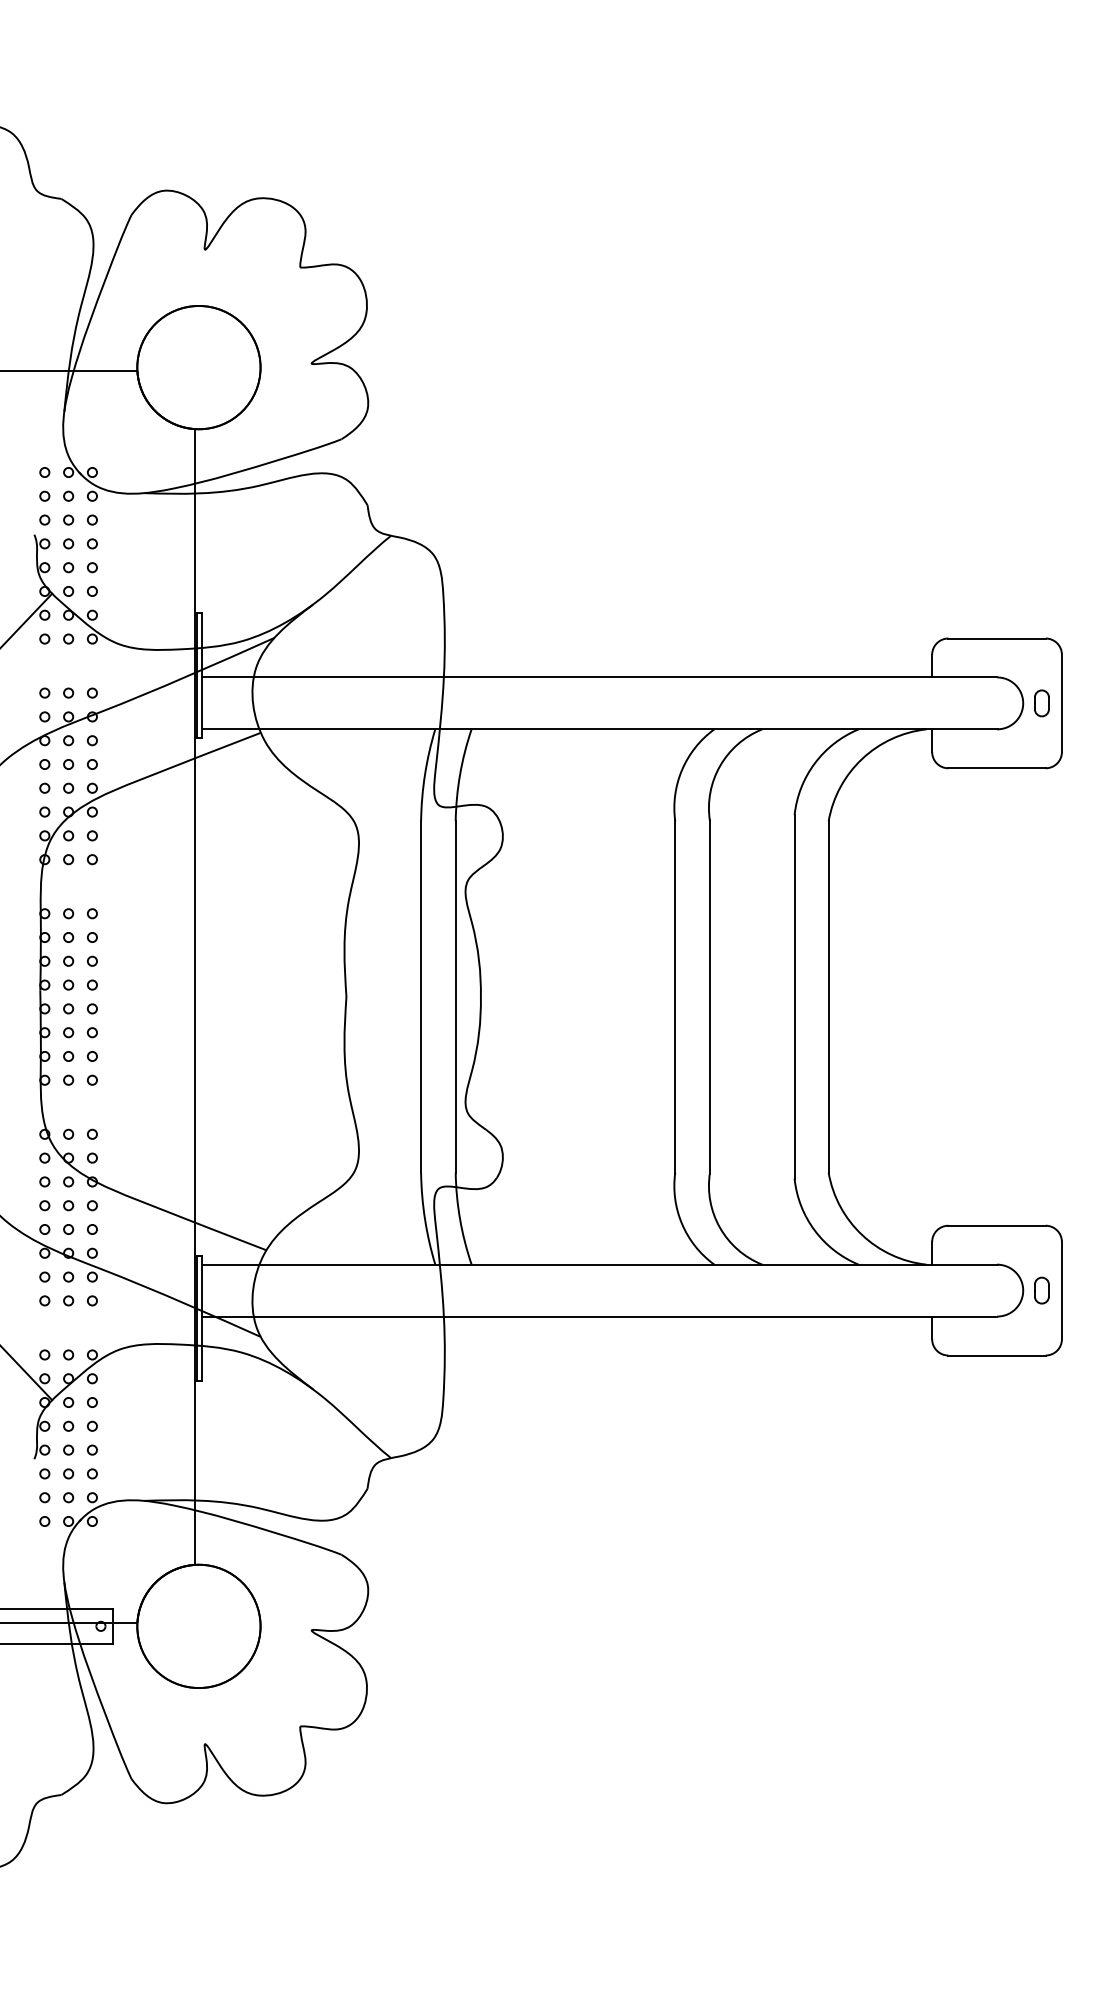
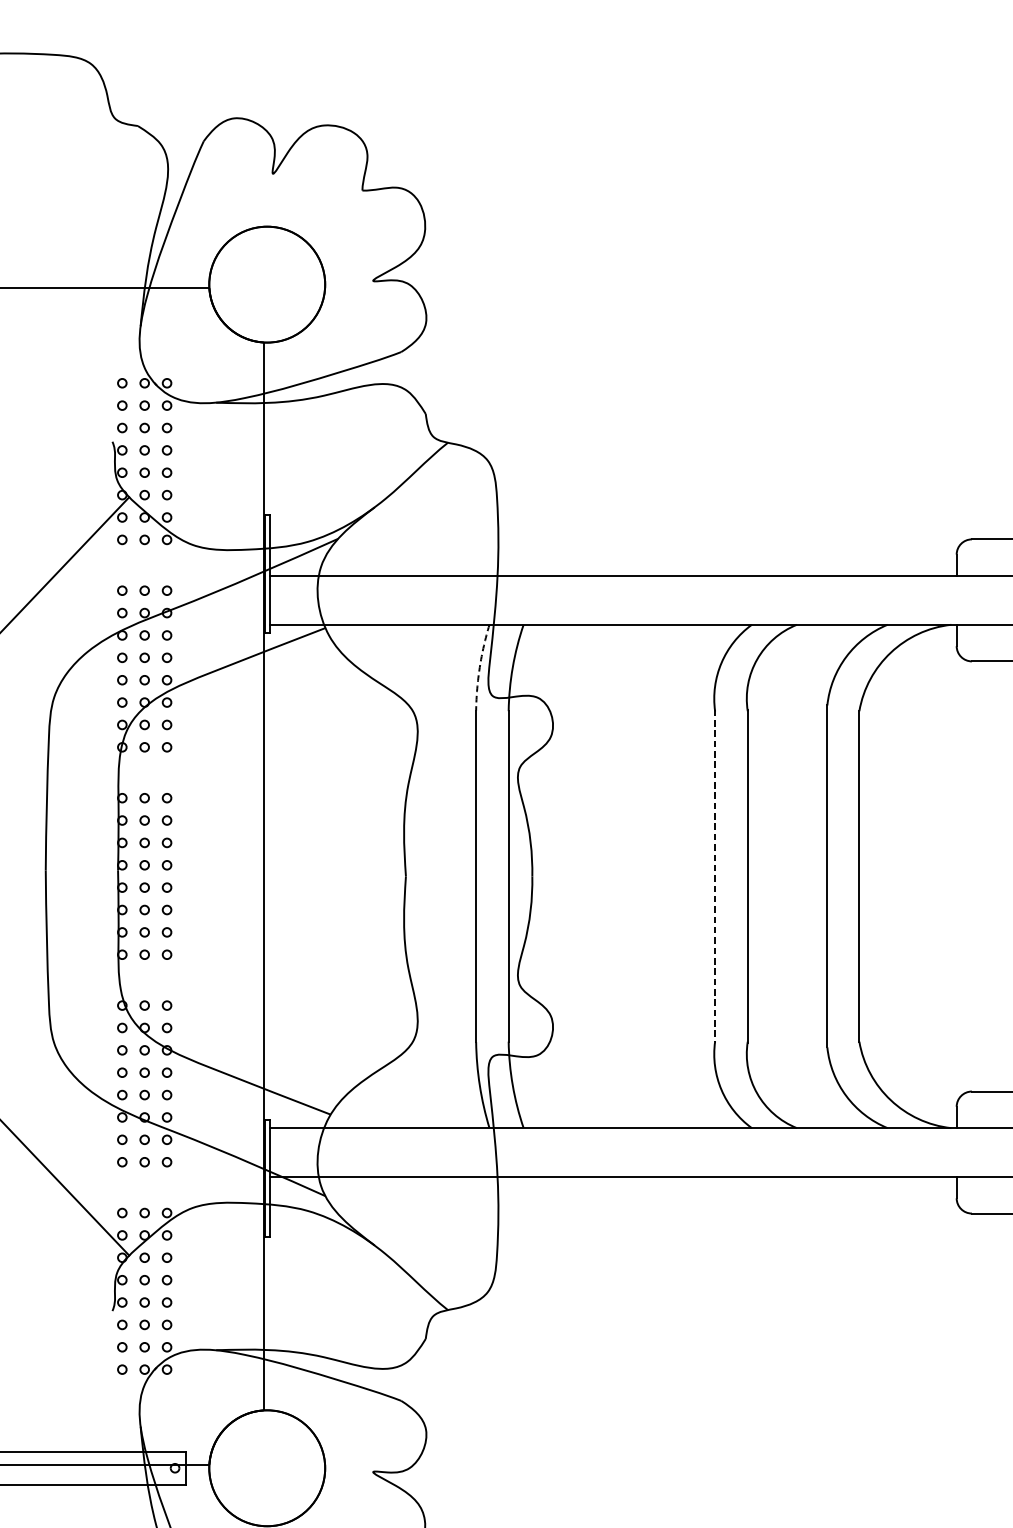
arc: (425, 774) -> (480, 667), solid -> dashed
line: (675, 996) -> (715, 875), solid -> dashed

